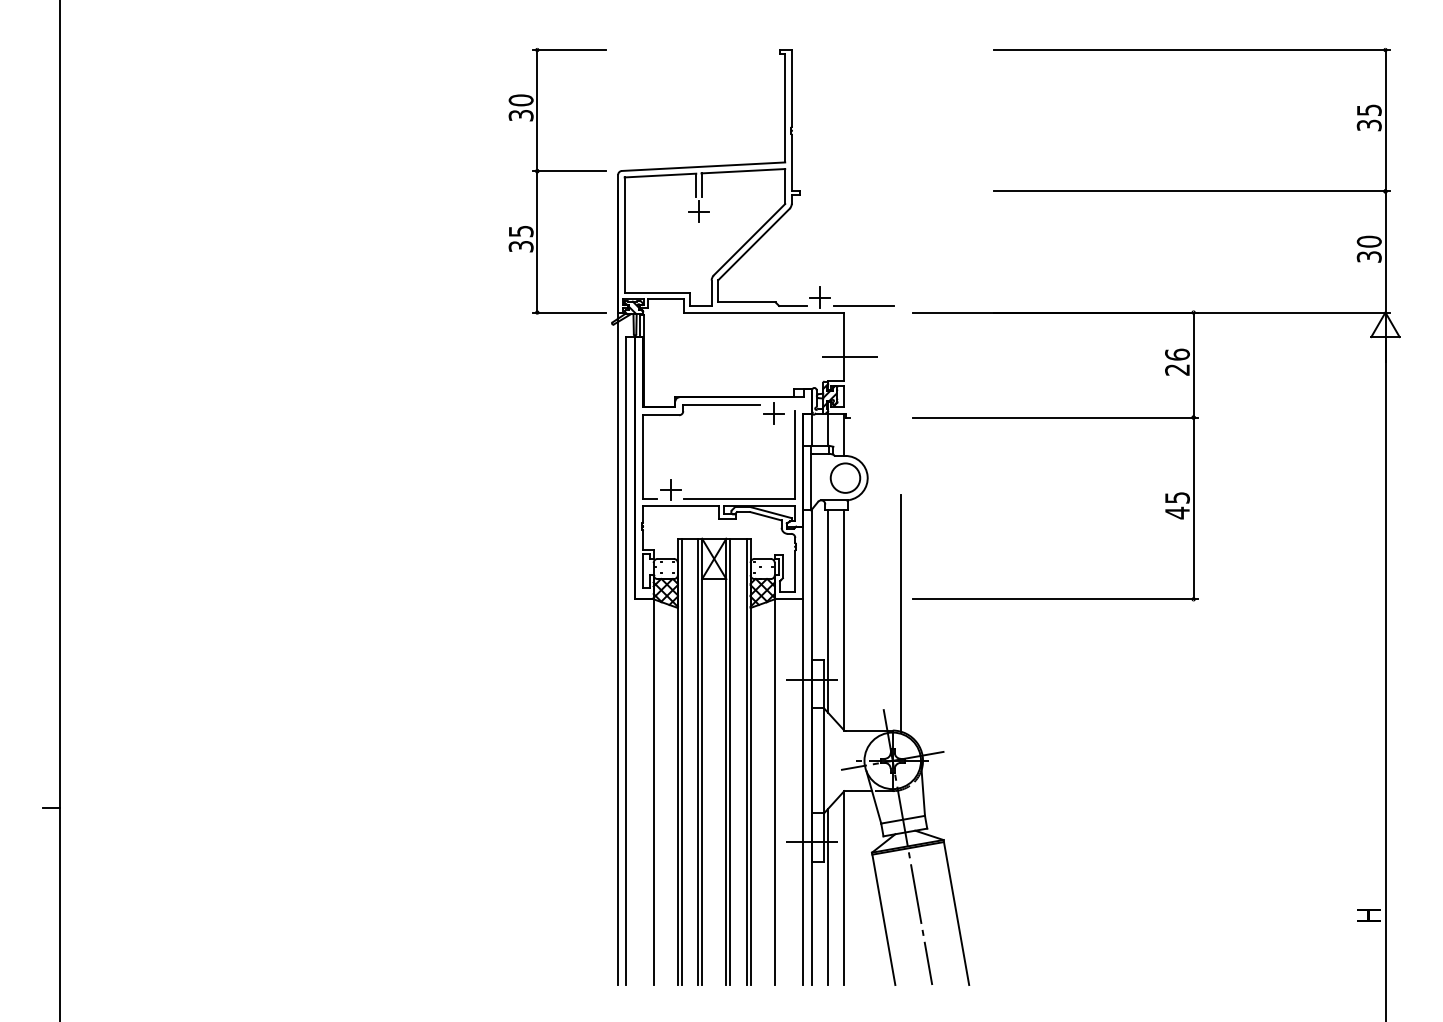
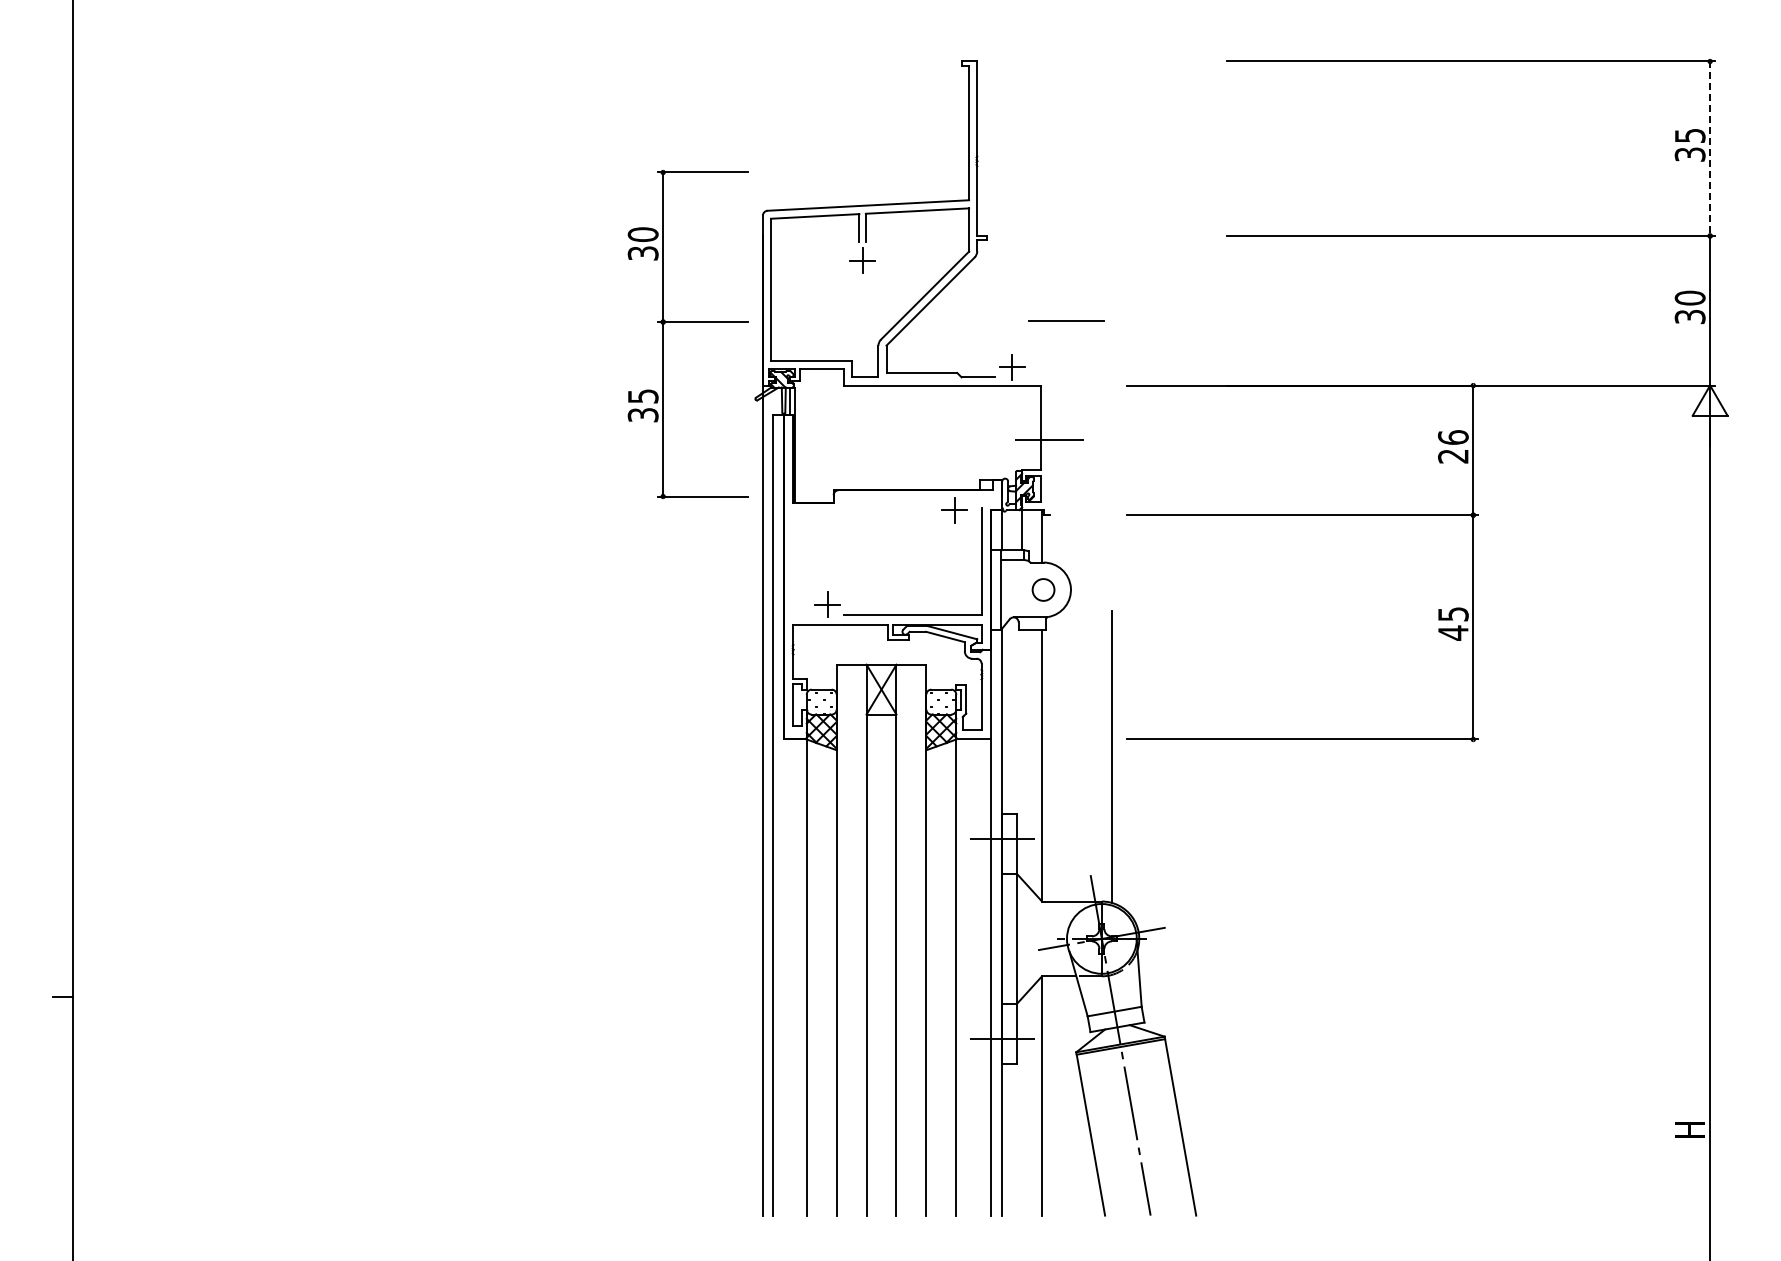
line: (1385, 121) -> (1710, 149), solid -> dashed
part: (557, 171) -> (687, 322), moved
line: (864, 305) -> (1066, 320), moved
part: (681, 415) -> (841, 512), removed
circle: (845, 477) -> (1043, 589), size x0.6
line: (828, 611) -> (1022, 754), removed
line: (681, 761) -> (841, 939), removed
line: (698, 761) -> (861, 939), removed
line: (730, 761) -> (901, 939), removed
line: (746, 761) -> (921, 939), removed
line: (828, 896) -> (1022, 1106), removed

